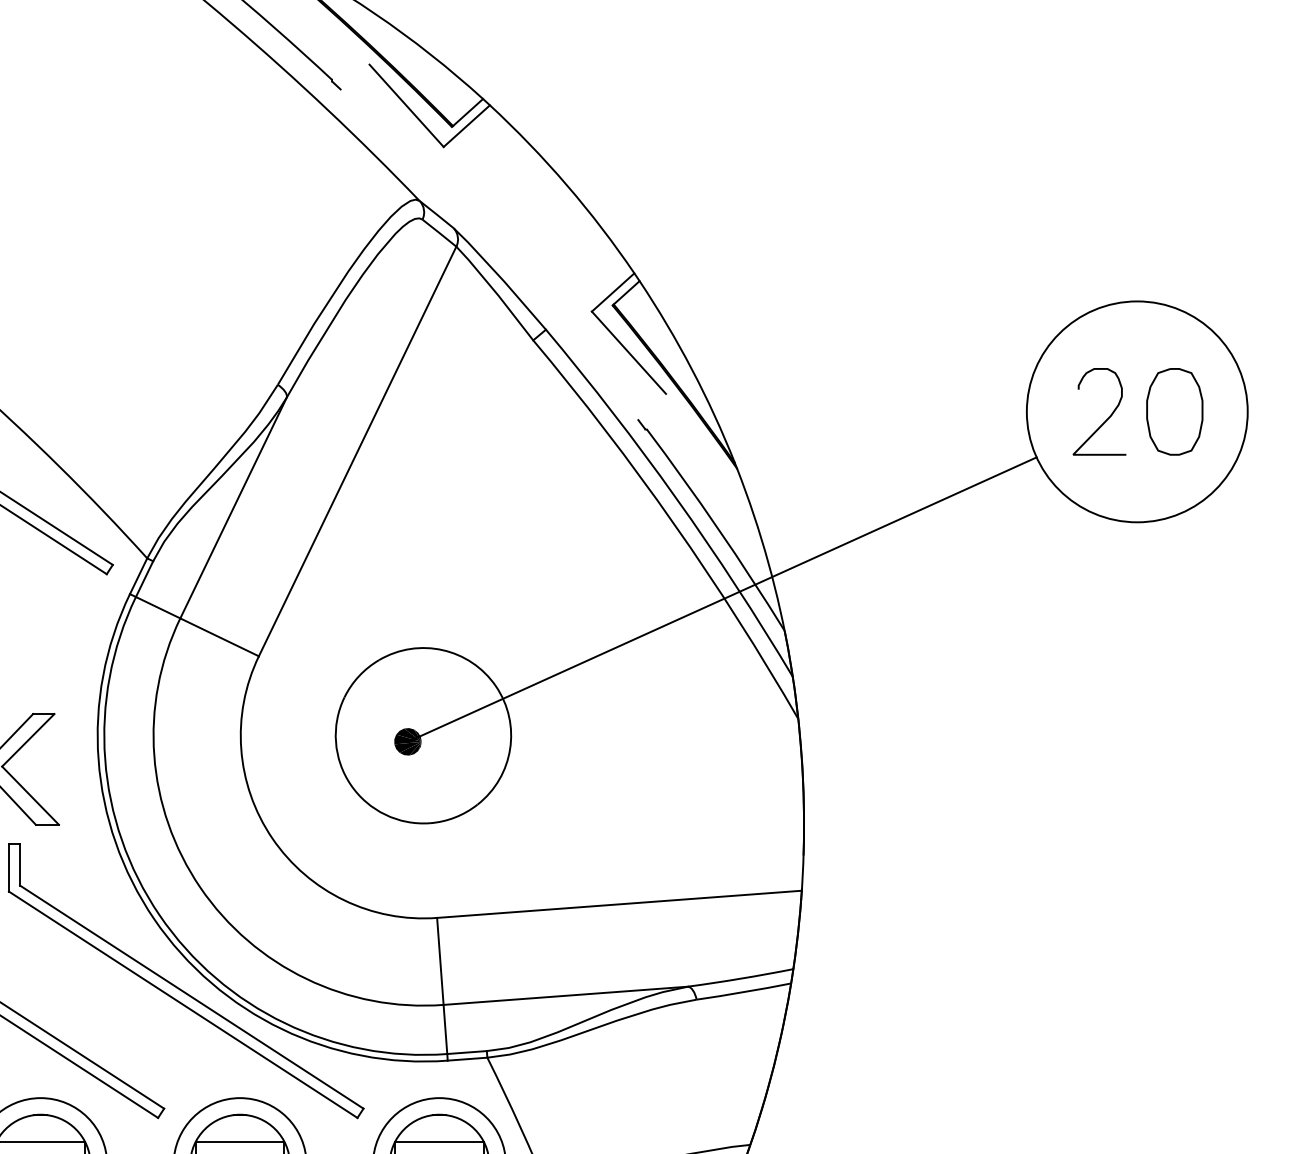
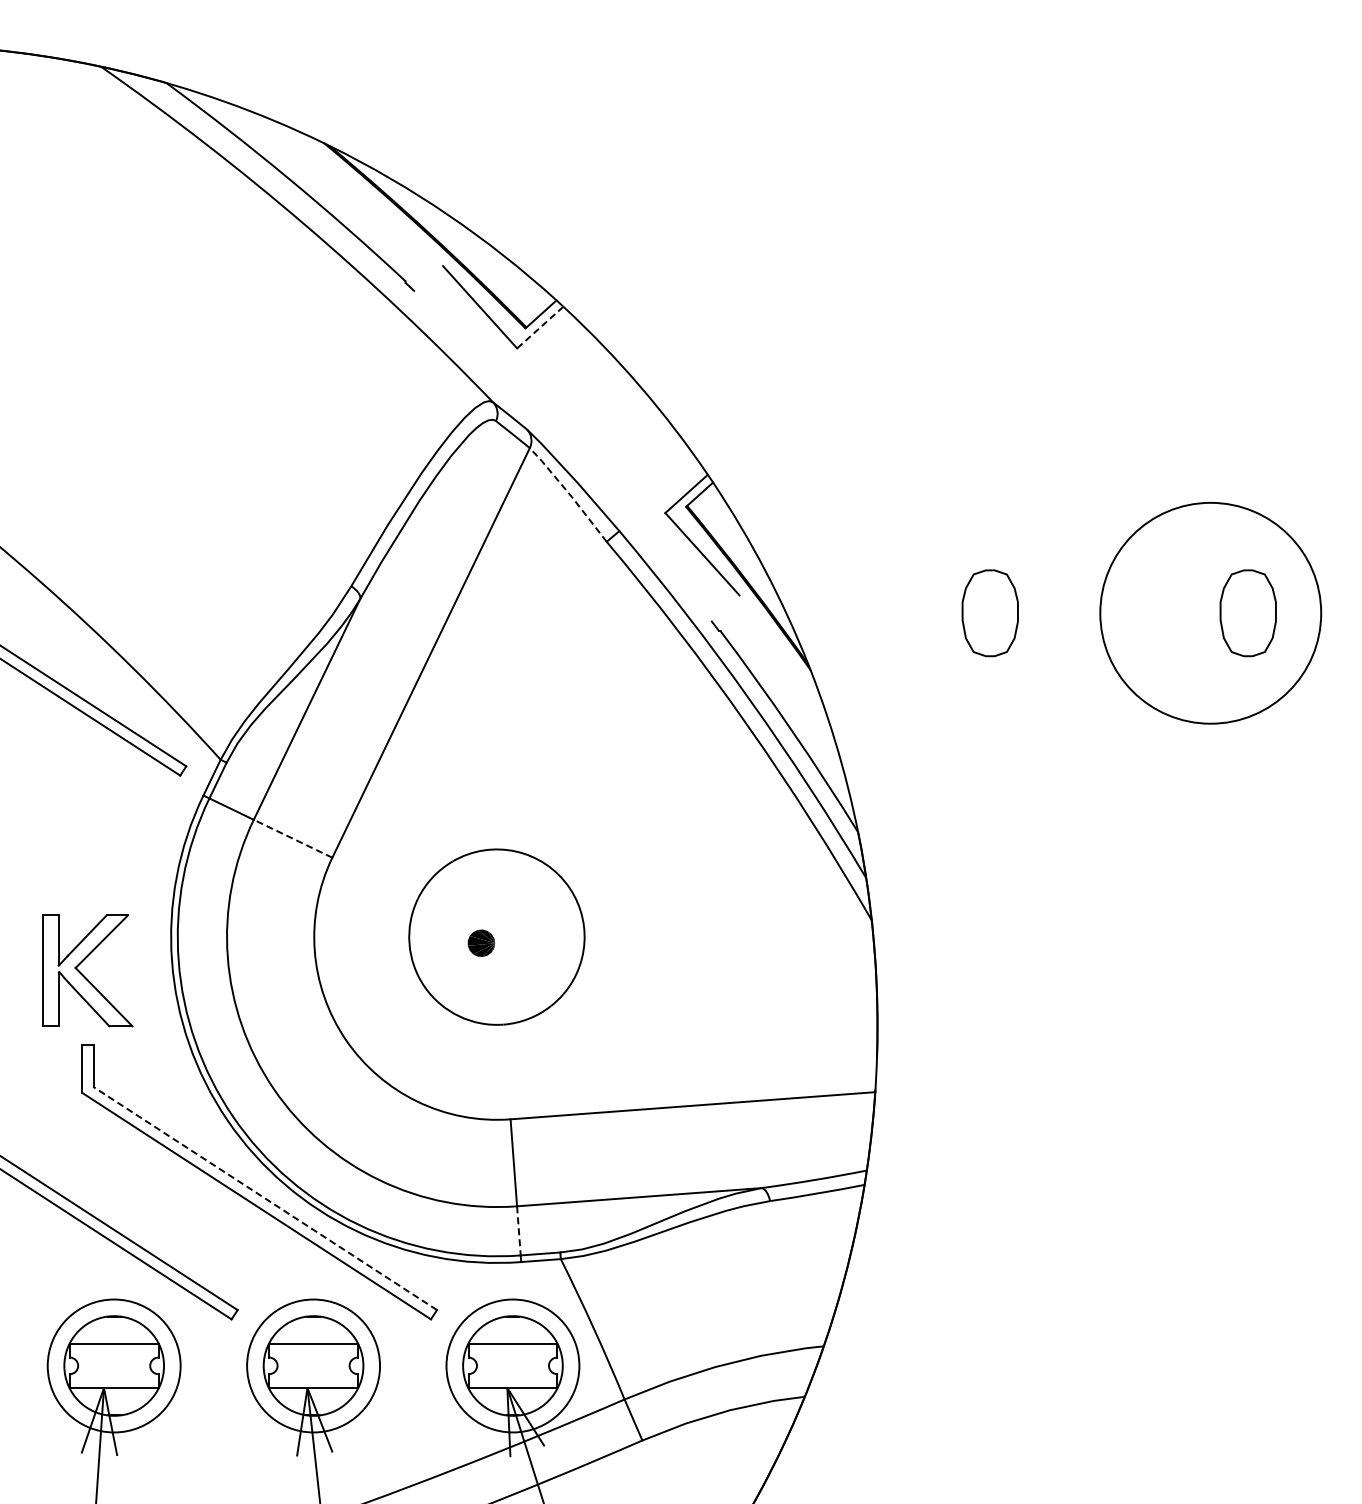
line: (466, 126) -> (539, 327), solid -> dashed
line: (496, 293) -> (569, 494), solid -> dashed
part: (916, 412) -> (989, 613), added
curve: (1107, 418) -> (1180, 619), removed
line: (722, 599) -> (795, 800), removed
line: (220, 637) -> (293, 838), solid -> dashed
line: (192, 997) -> (265, 1198), solid -> dashed
line: (445, 1029) -> (518, 1230), solid -> dashed

